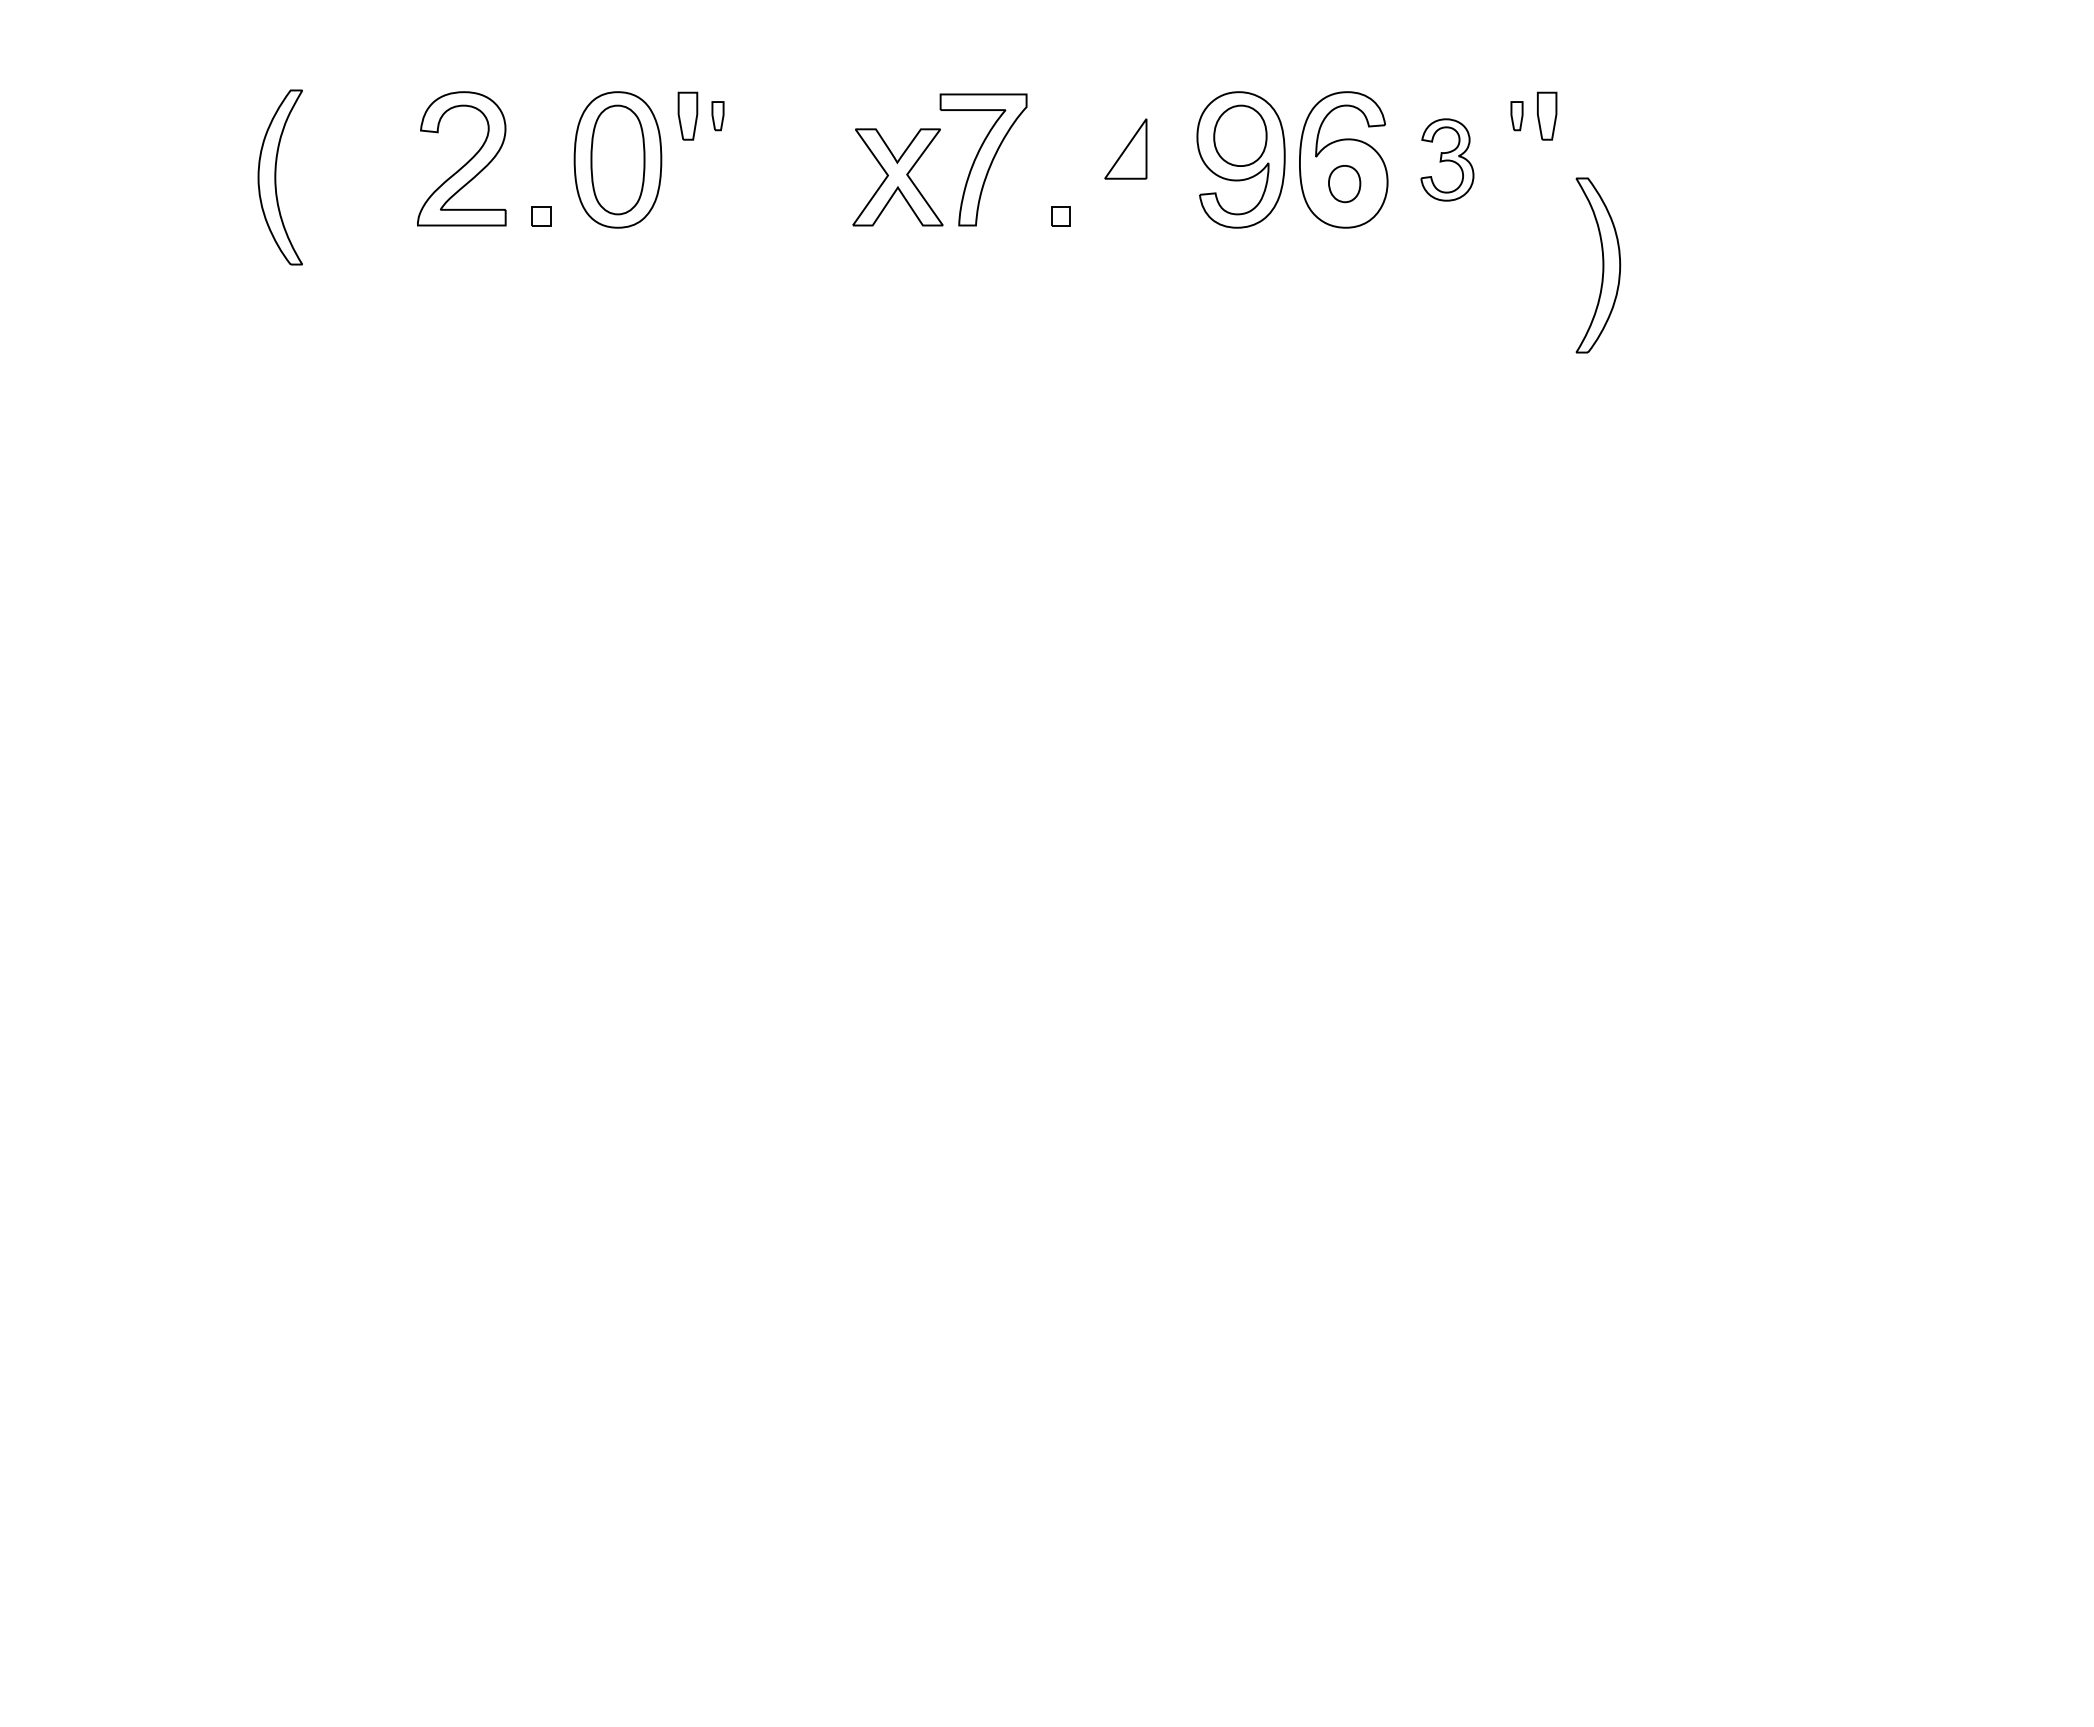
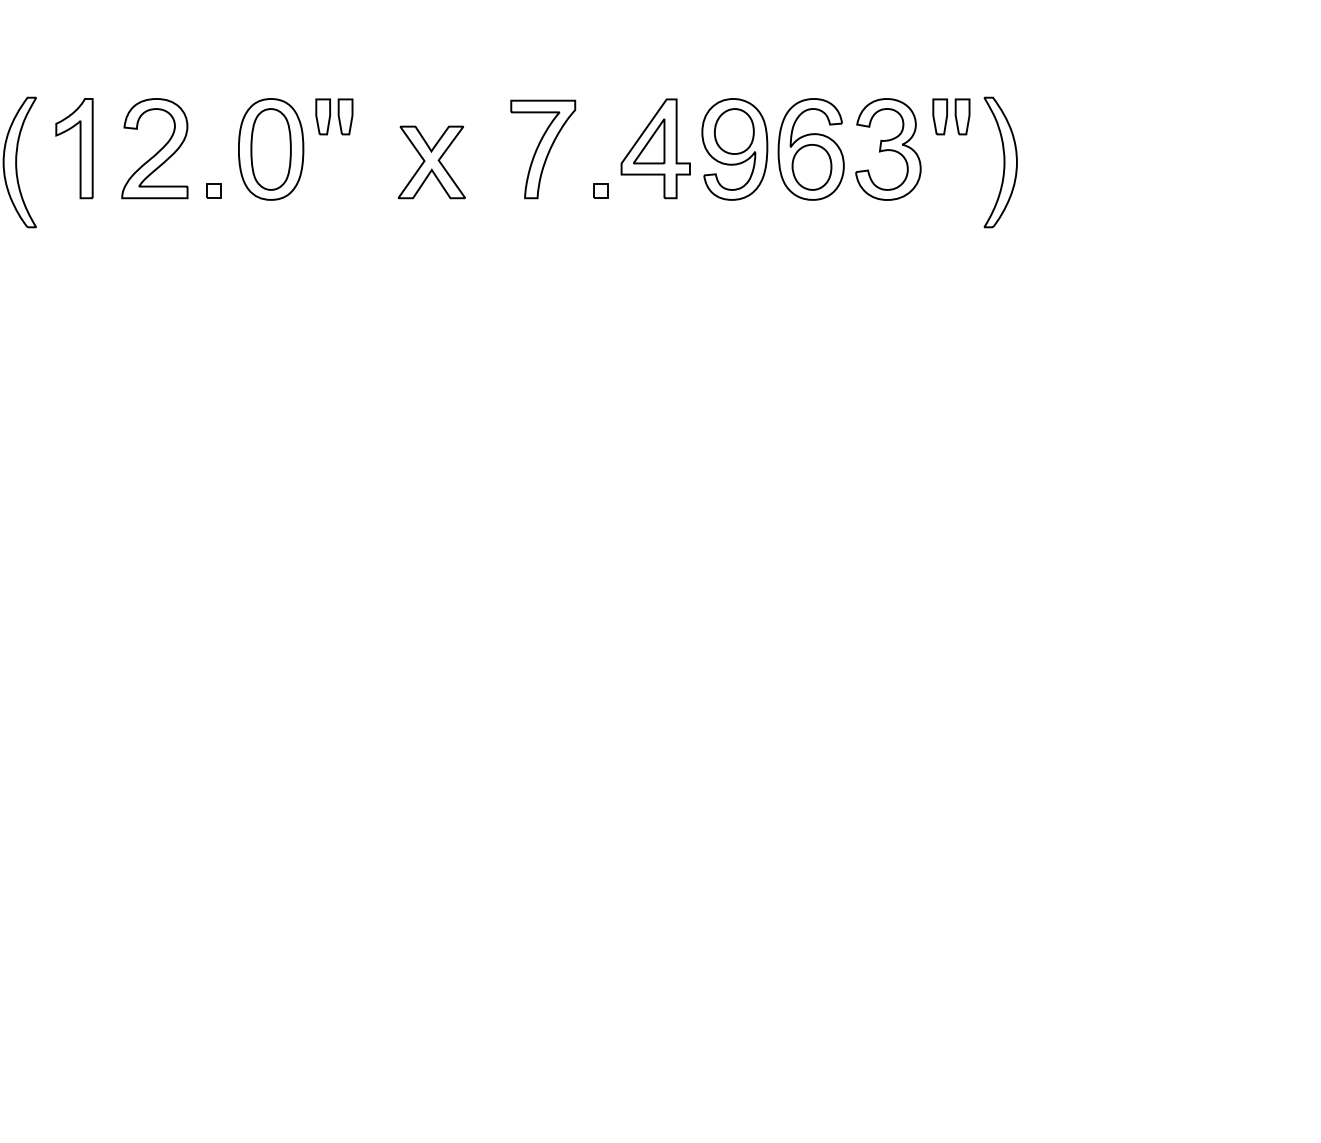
part: (717, 115) -> (345, 116), size x1.67
part: (1516, 115) -> (939, 116), size x1.67
part: (361, 158) -> (80, 148), added
part: (1134, 158) -> (655, 148), added
part: (1447, 159) -> (888, 149), size x1.67
part: (897, 177) -> (431, 162), moved
part: (1344, 183) -> (811, 166), size x1.67
part: (1598, 265) -> (1000, 162), moved

